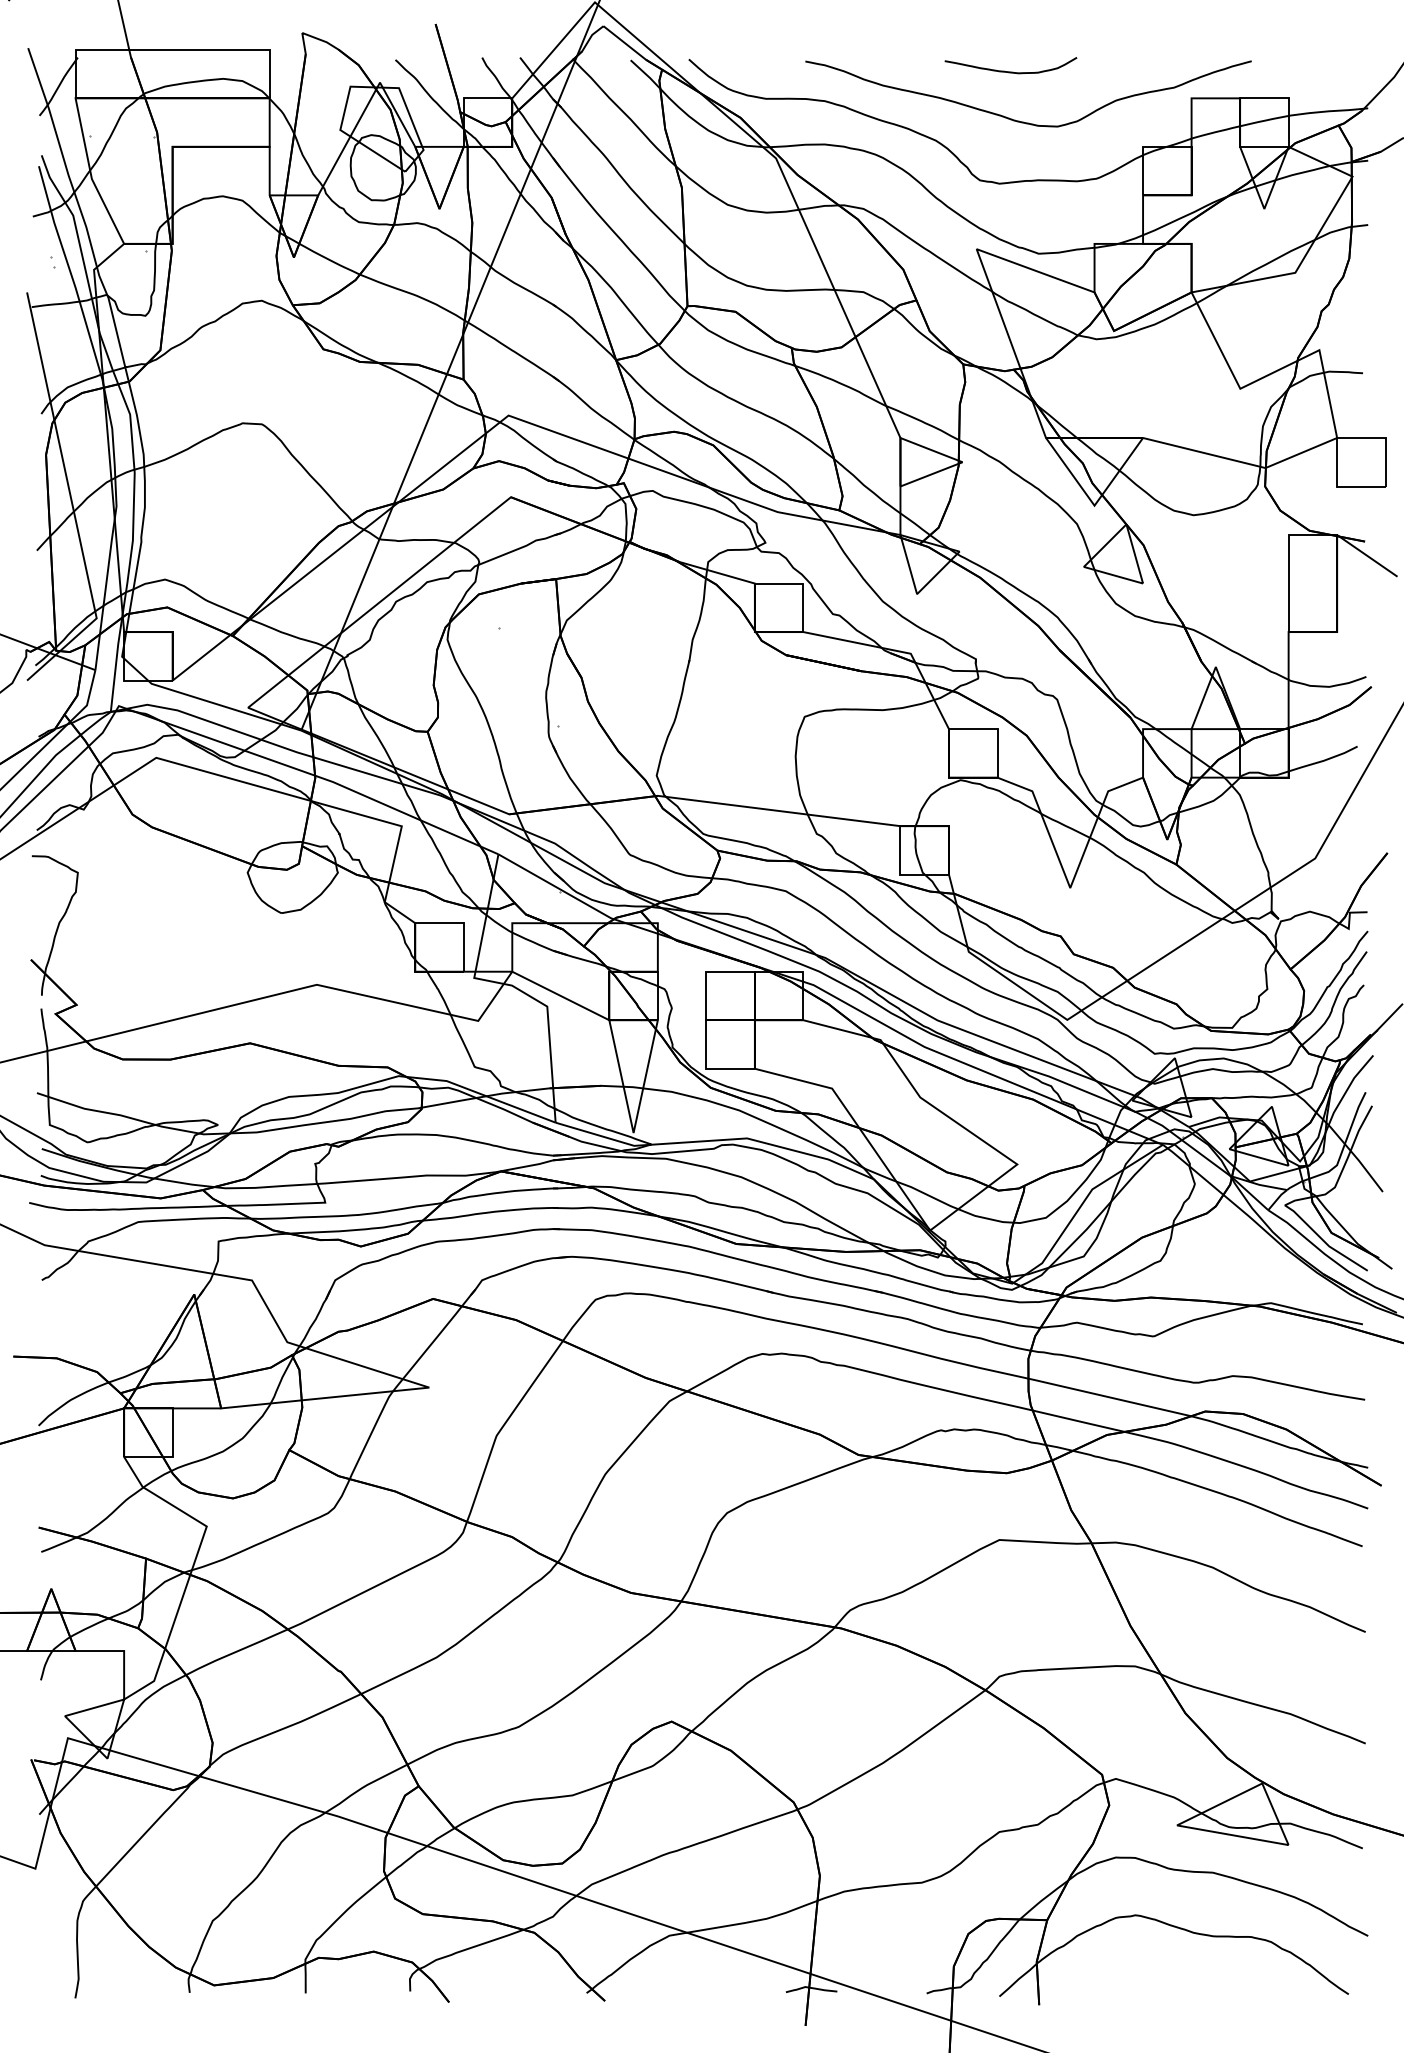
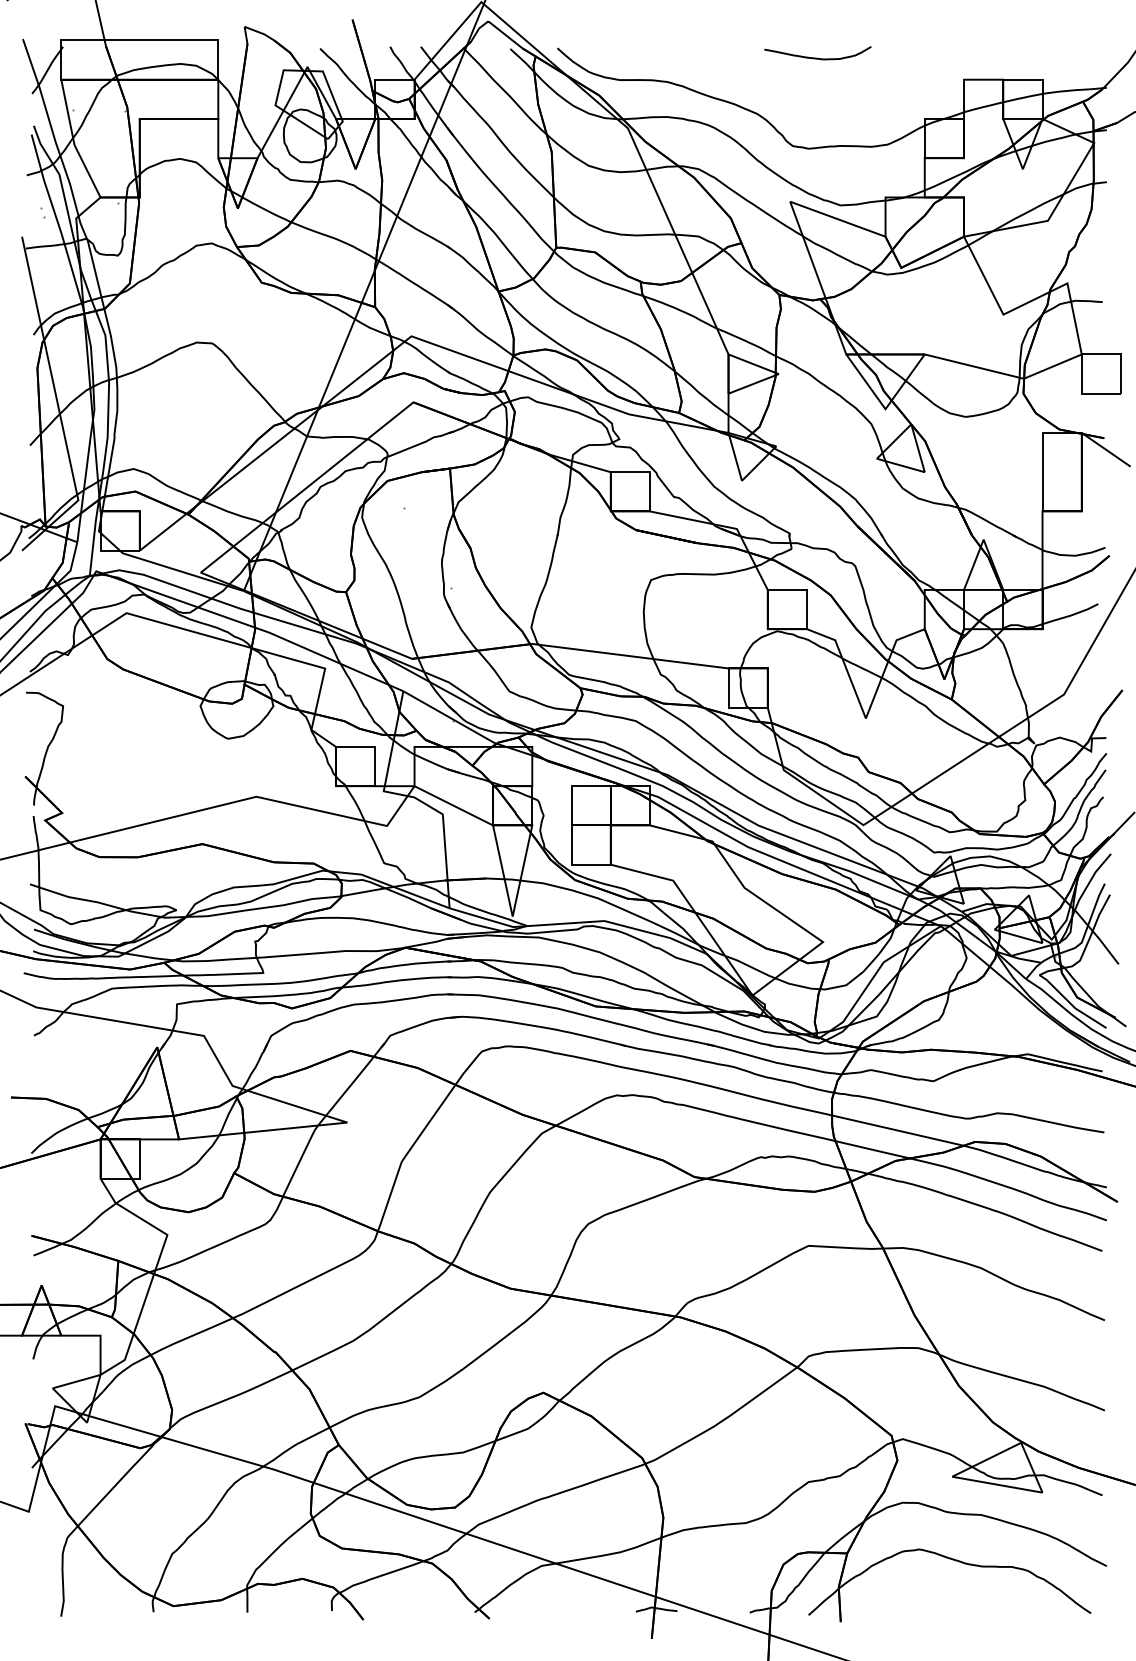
curve: (1023, 121) -> (828, 98), removed

